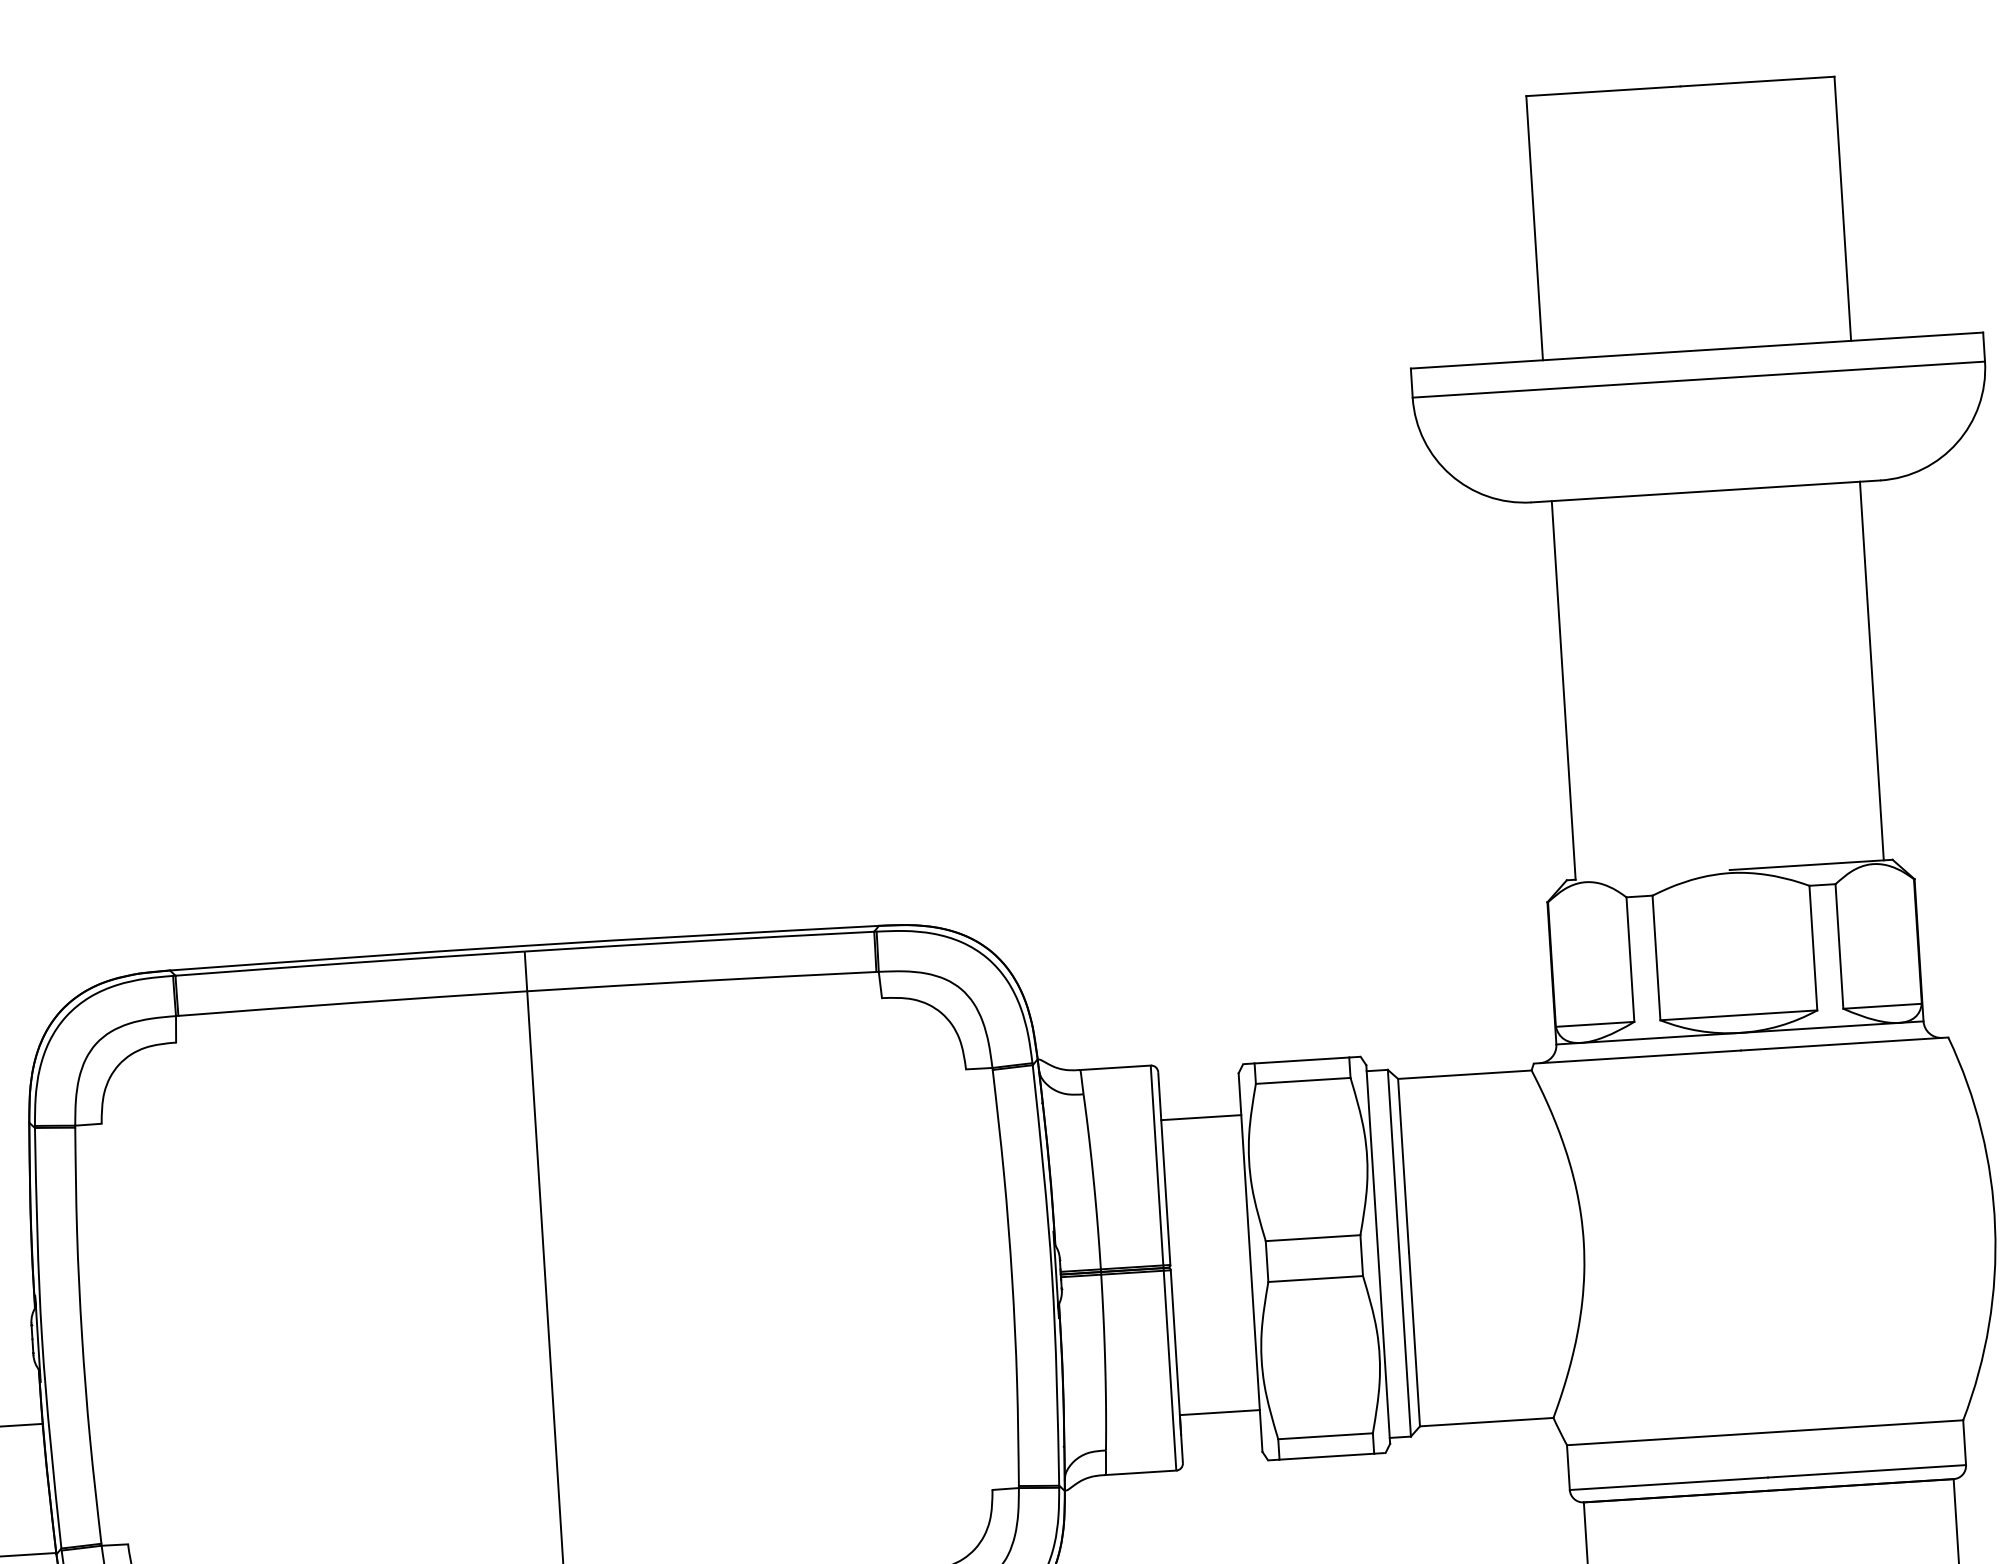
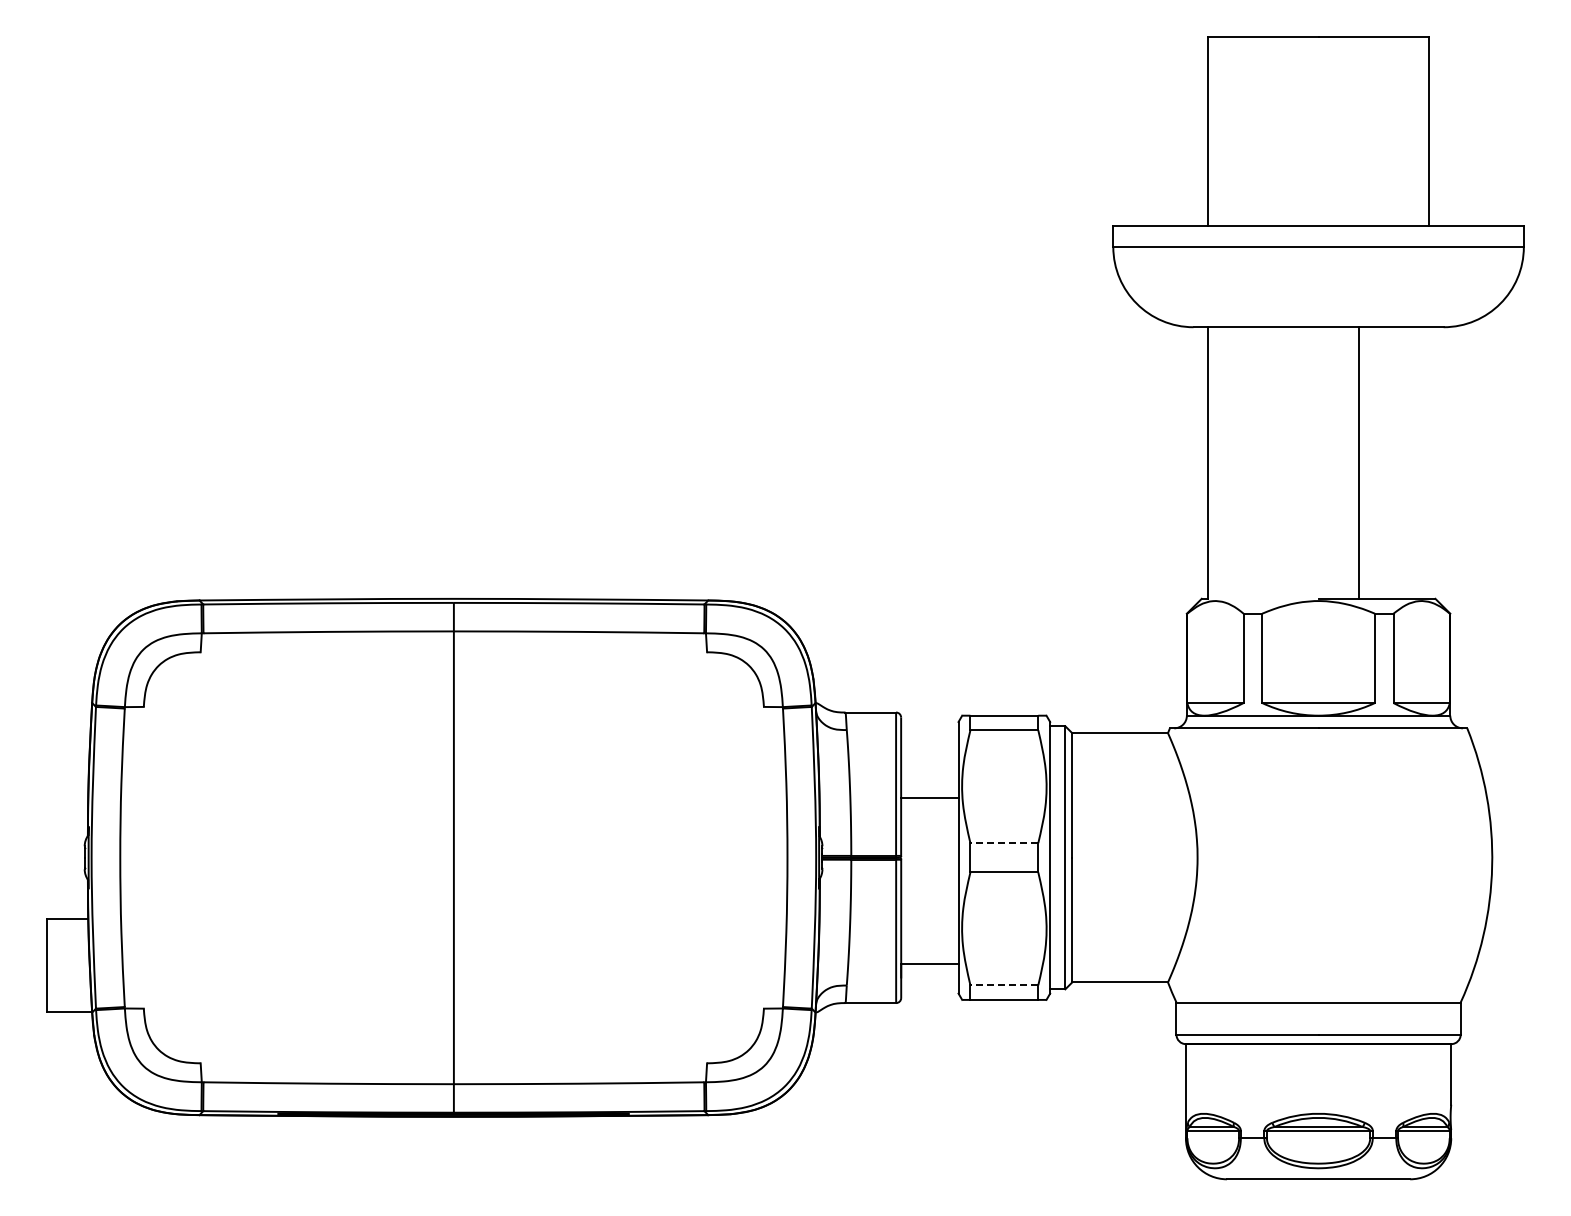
line: (1872, 670) -> (1359, 462), moved
line: (1200, 1118) -> (929, 798), moved
line: (1313, 1238) -> (1004, 843), solid -> dashed
line: (1325, 1436) -> (1004, 985), solid -> dashed

